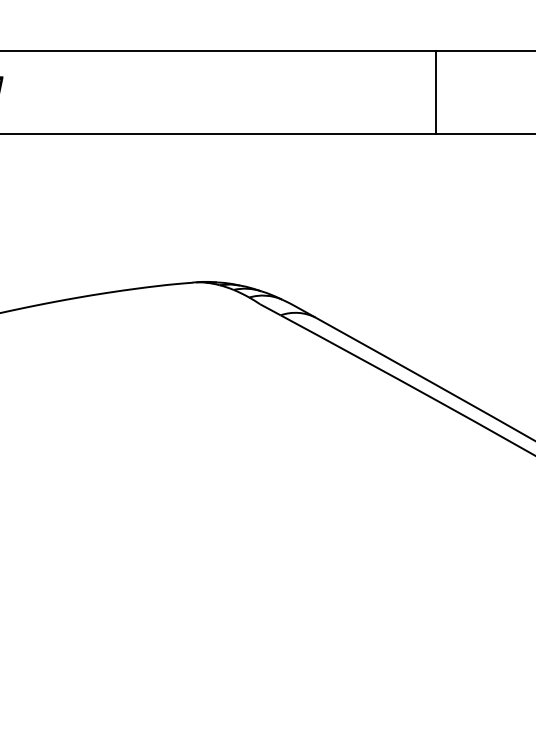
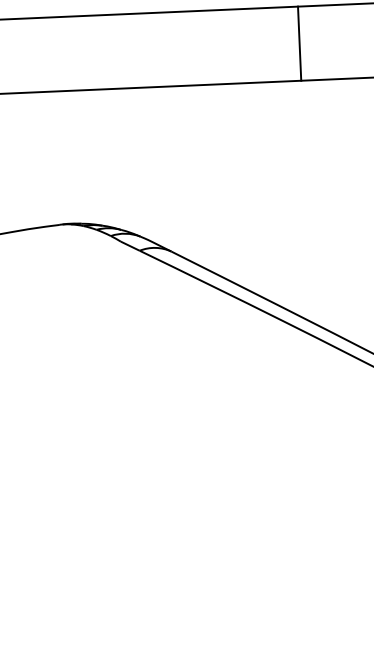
line: (435, 92) -> (299, 43), moved

